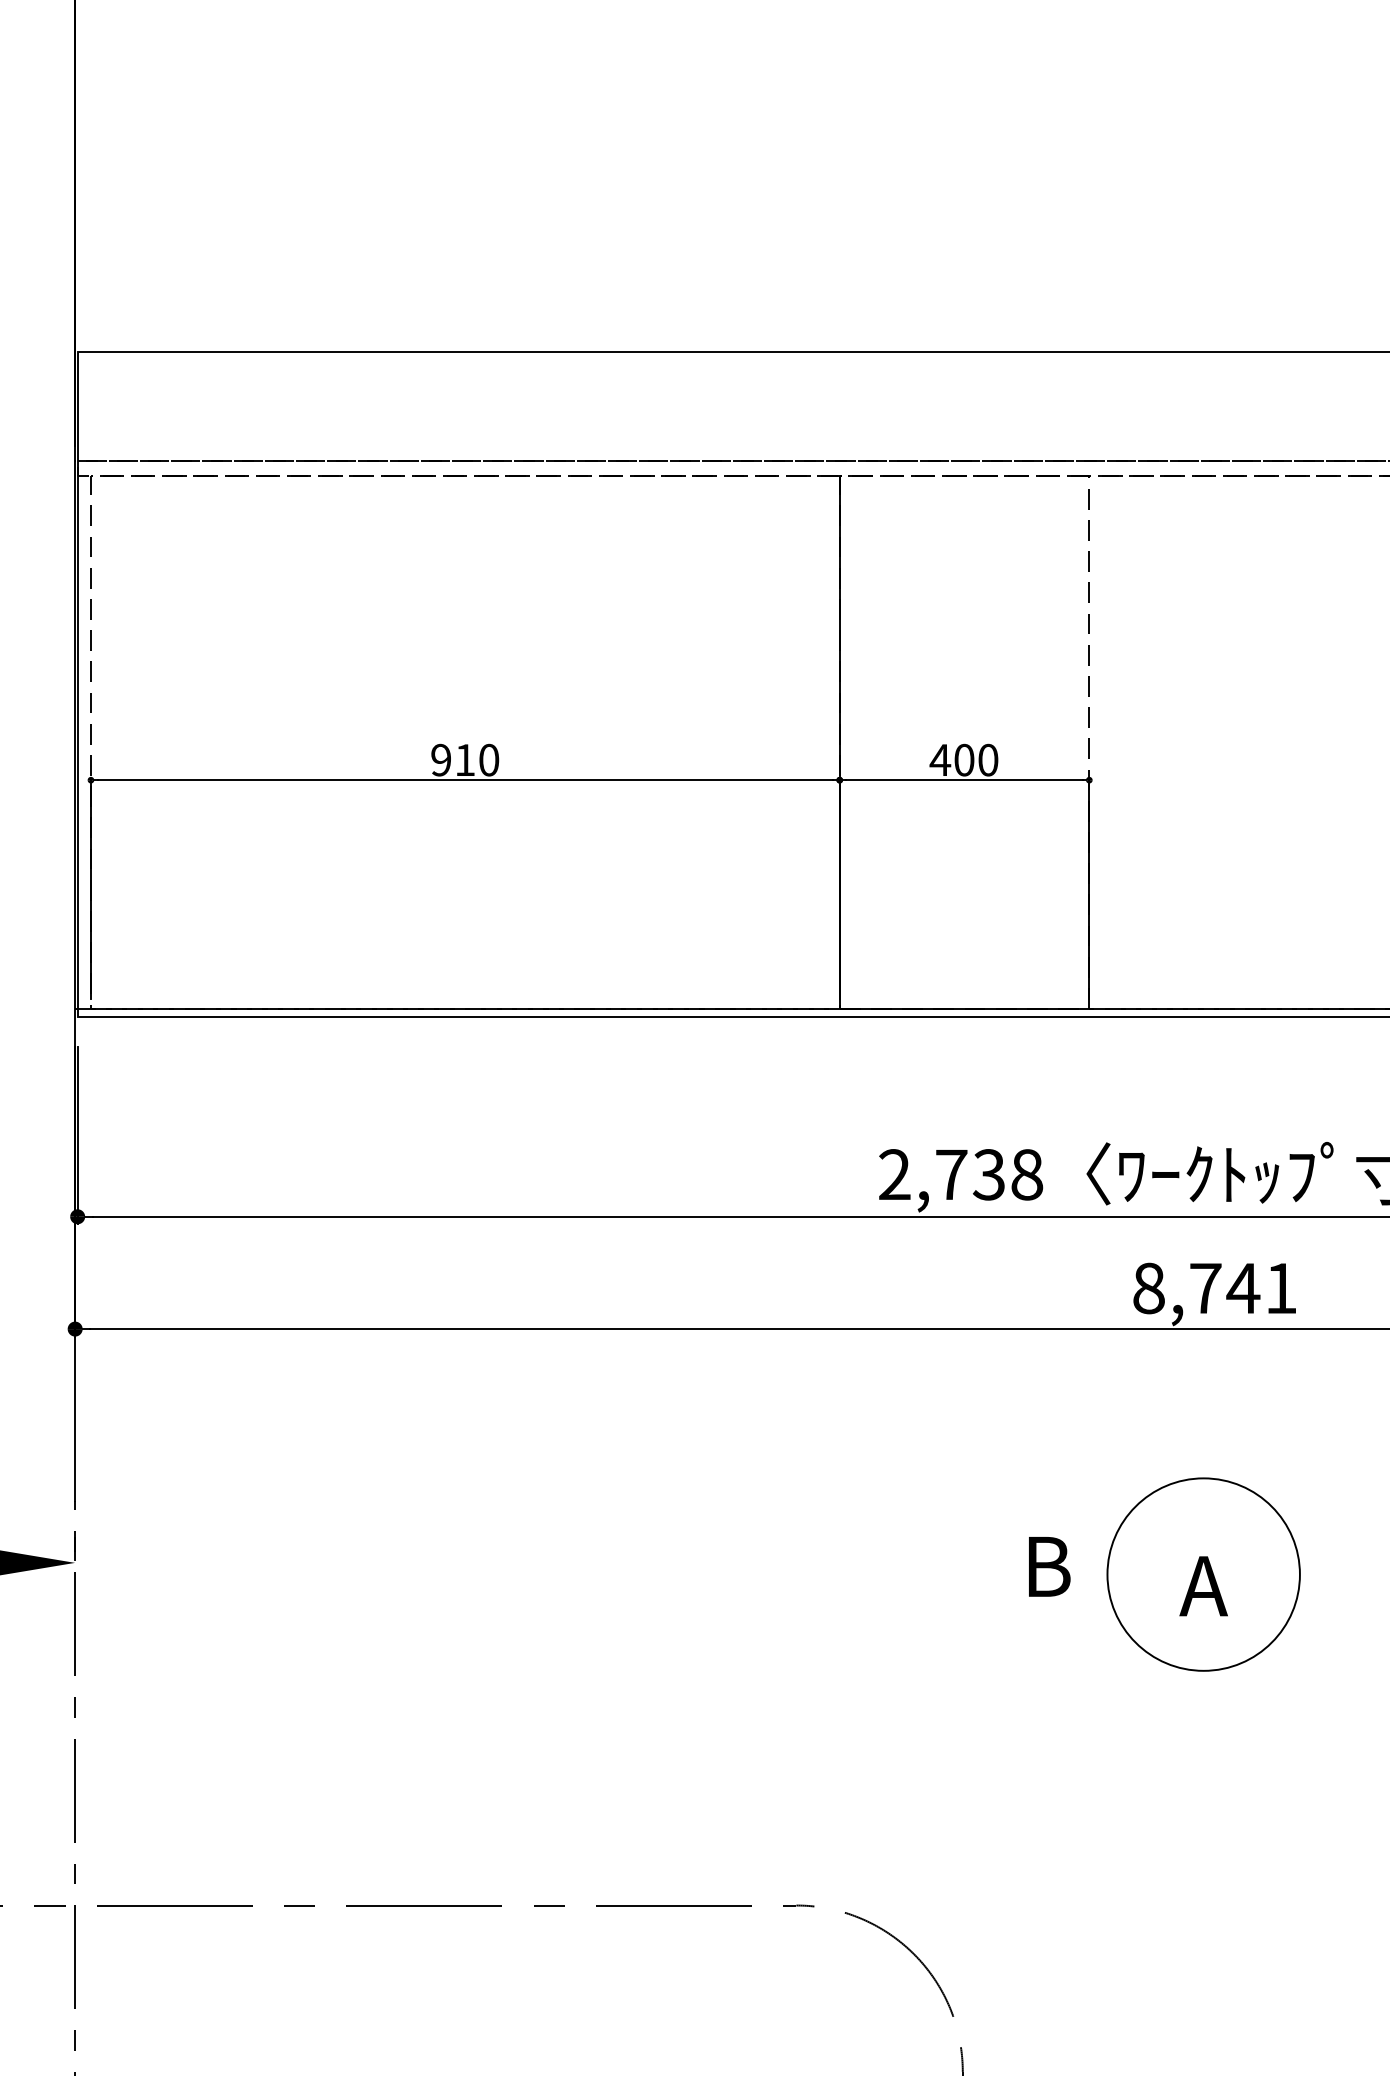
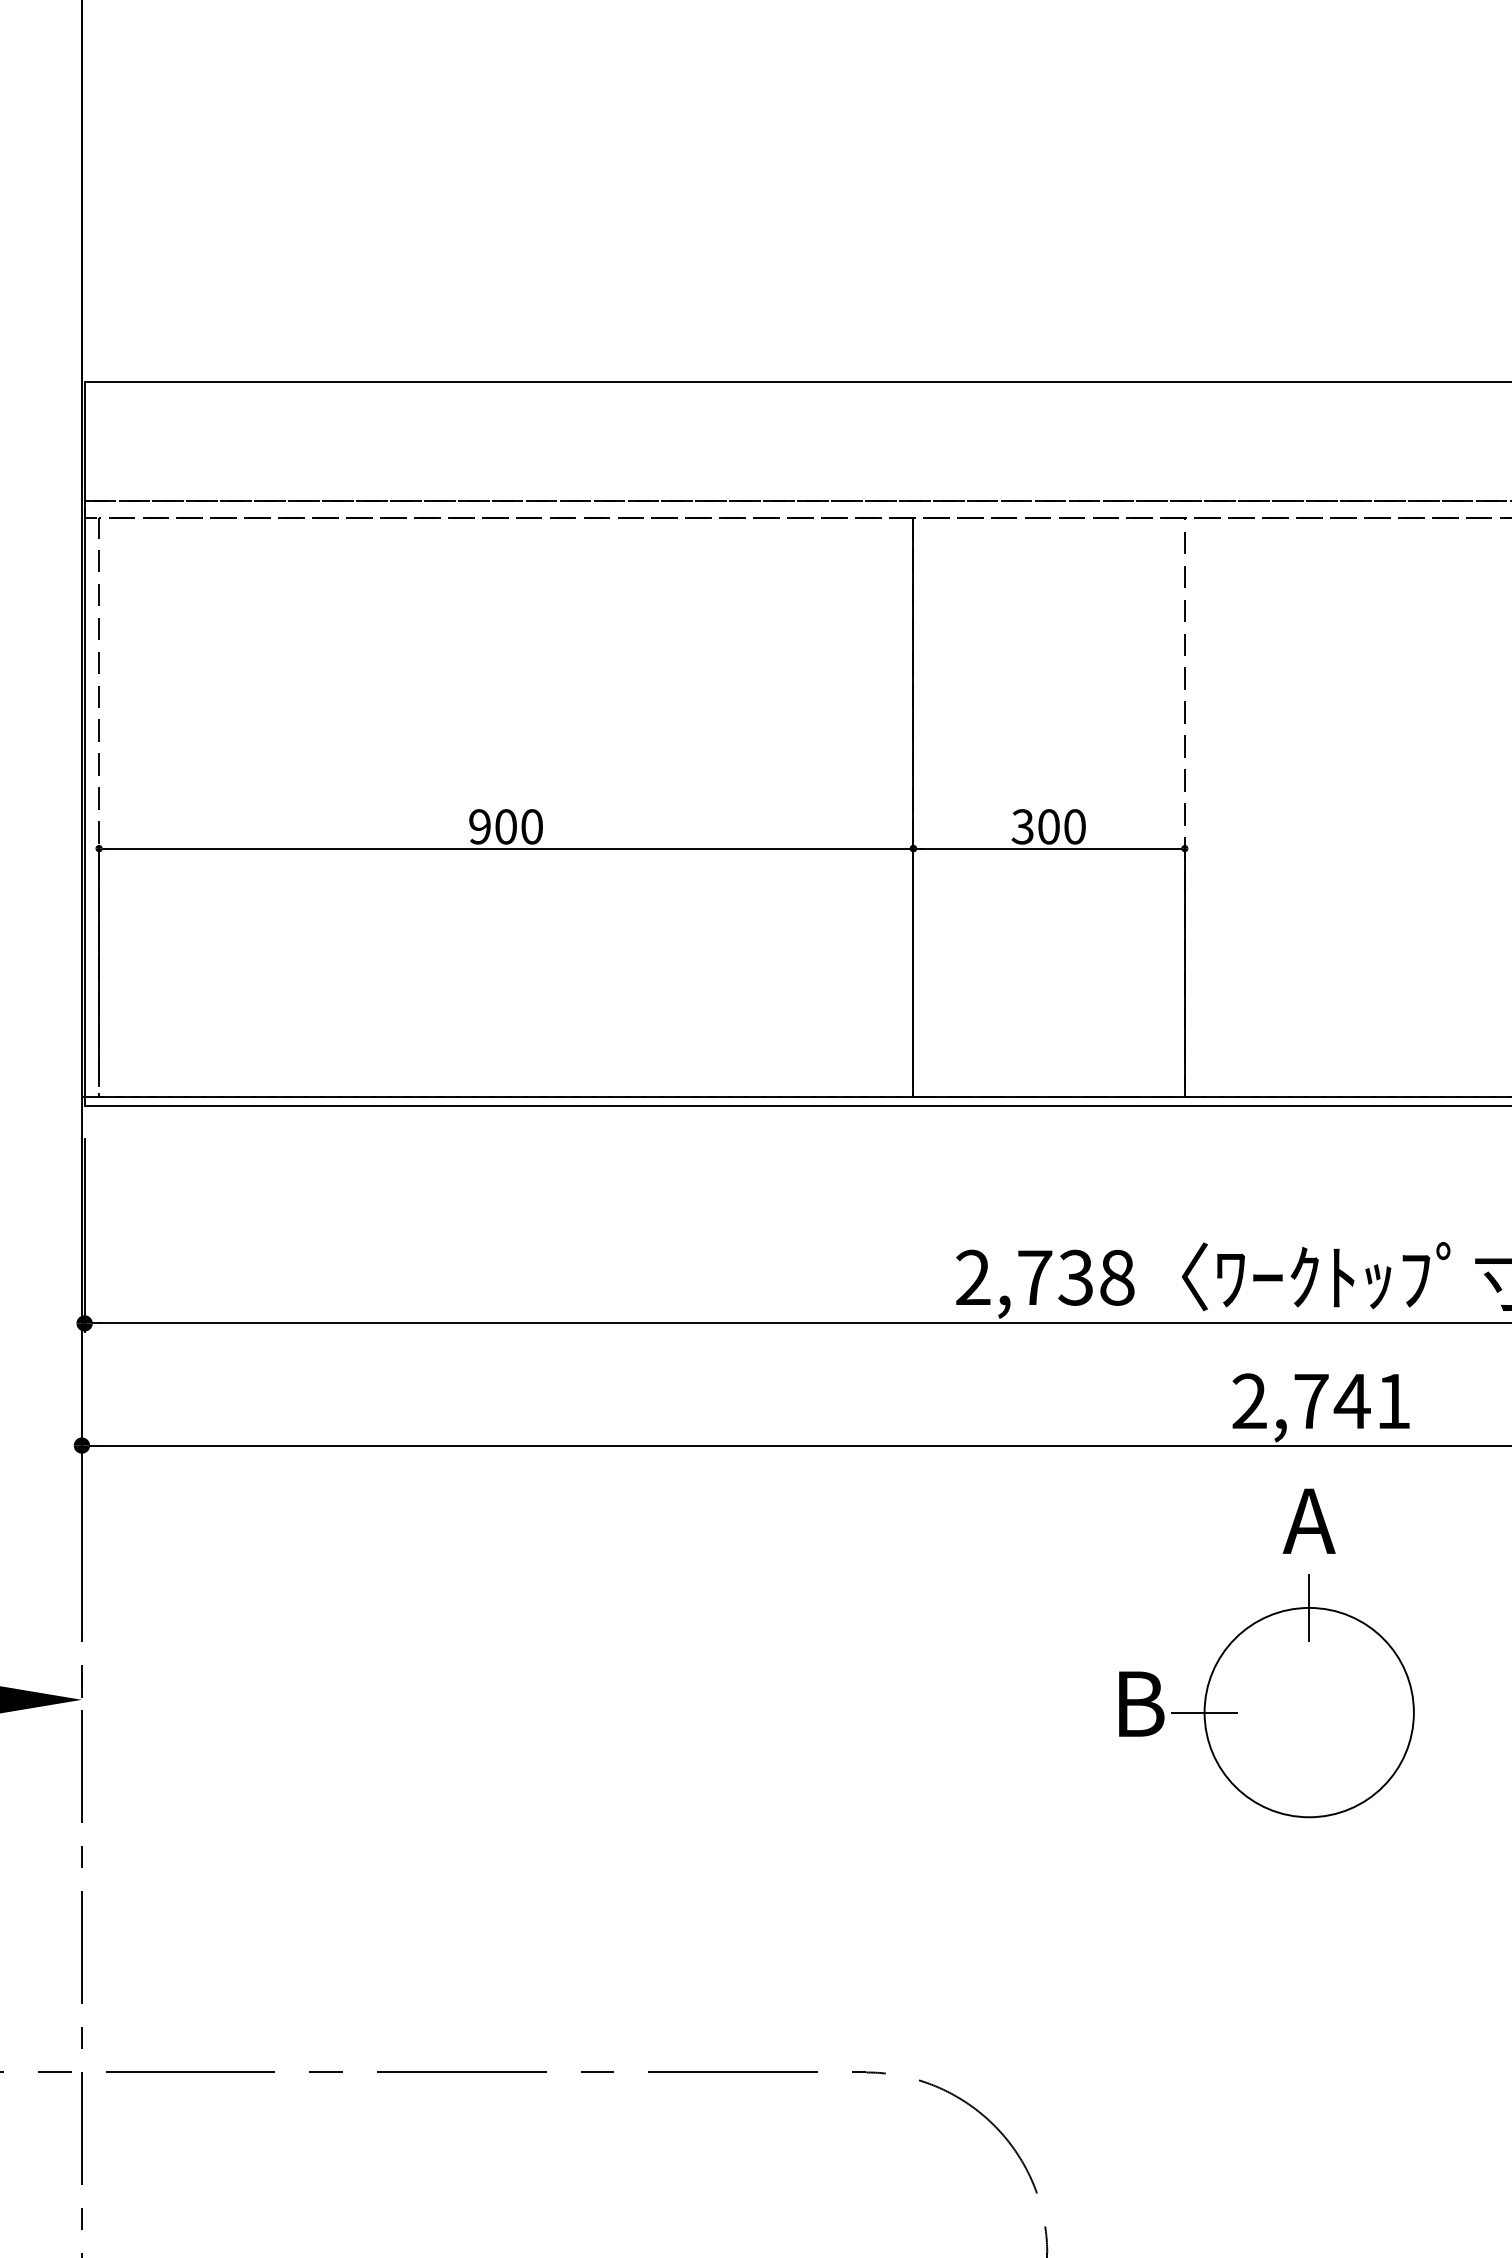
text: (464, 759) -> (505, 826), 910 -> 900
text: (940, 759) -> (1022, 826), 400 -> 300
text: (1148, 1288) -> (1249, 1401), 8,741 -> 2,741
line: (1203, 1477) -> (1309, 1607), added
line: (1107, 1574) -> (1204, 1712), added
text: (1203, 1585) -> (1308, 1520), moved

